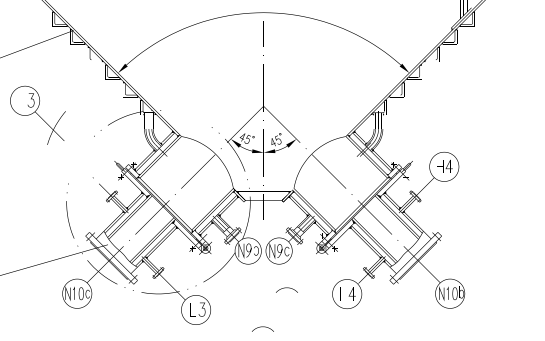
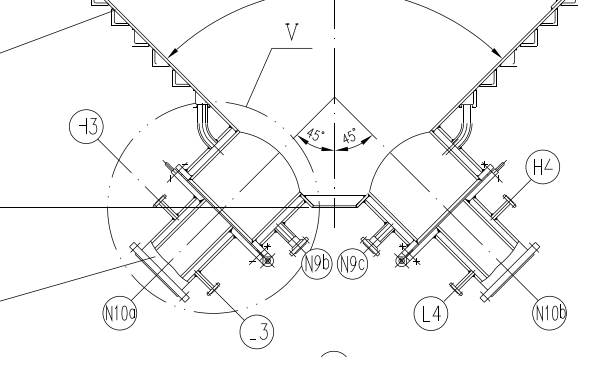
part: (206, 82) -> (268, 69), added
part: (37, 114) -> (100, 142), moved
curve: (286, 288) -> (360, 307), removed

